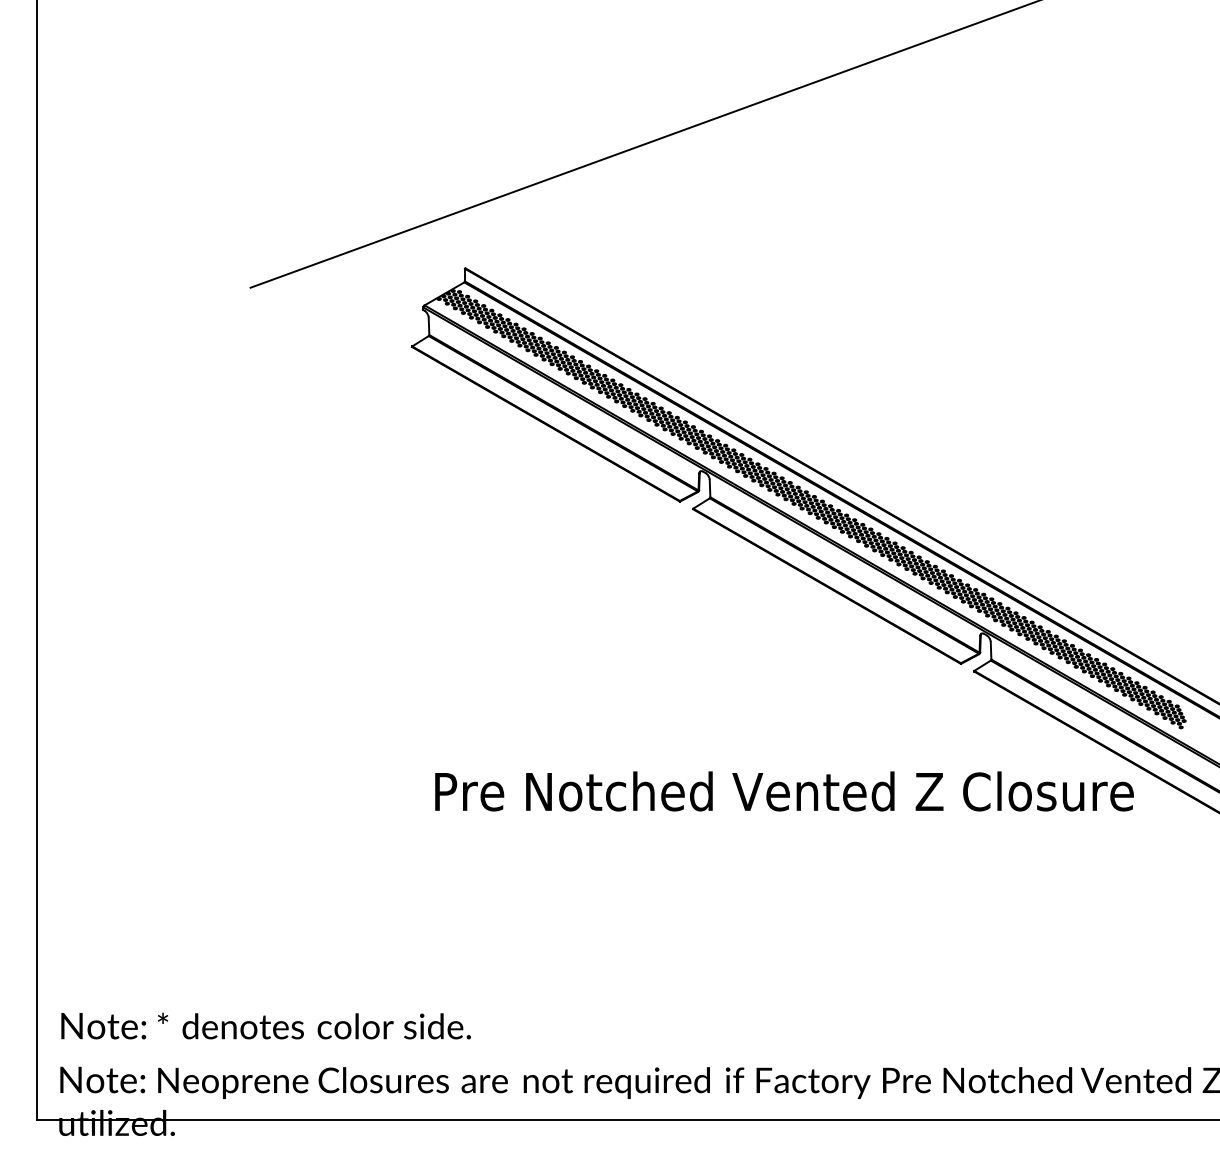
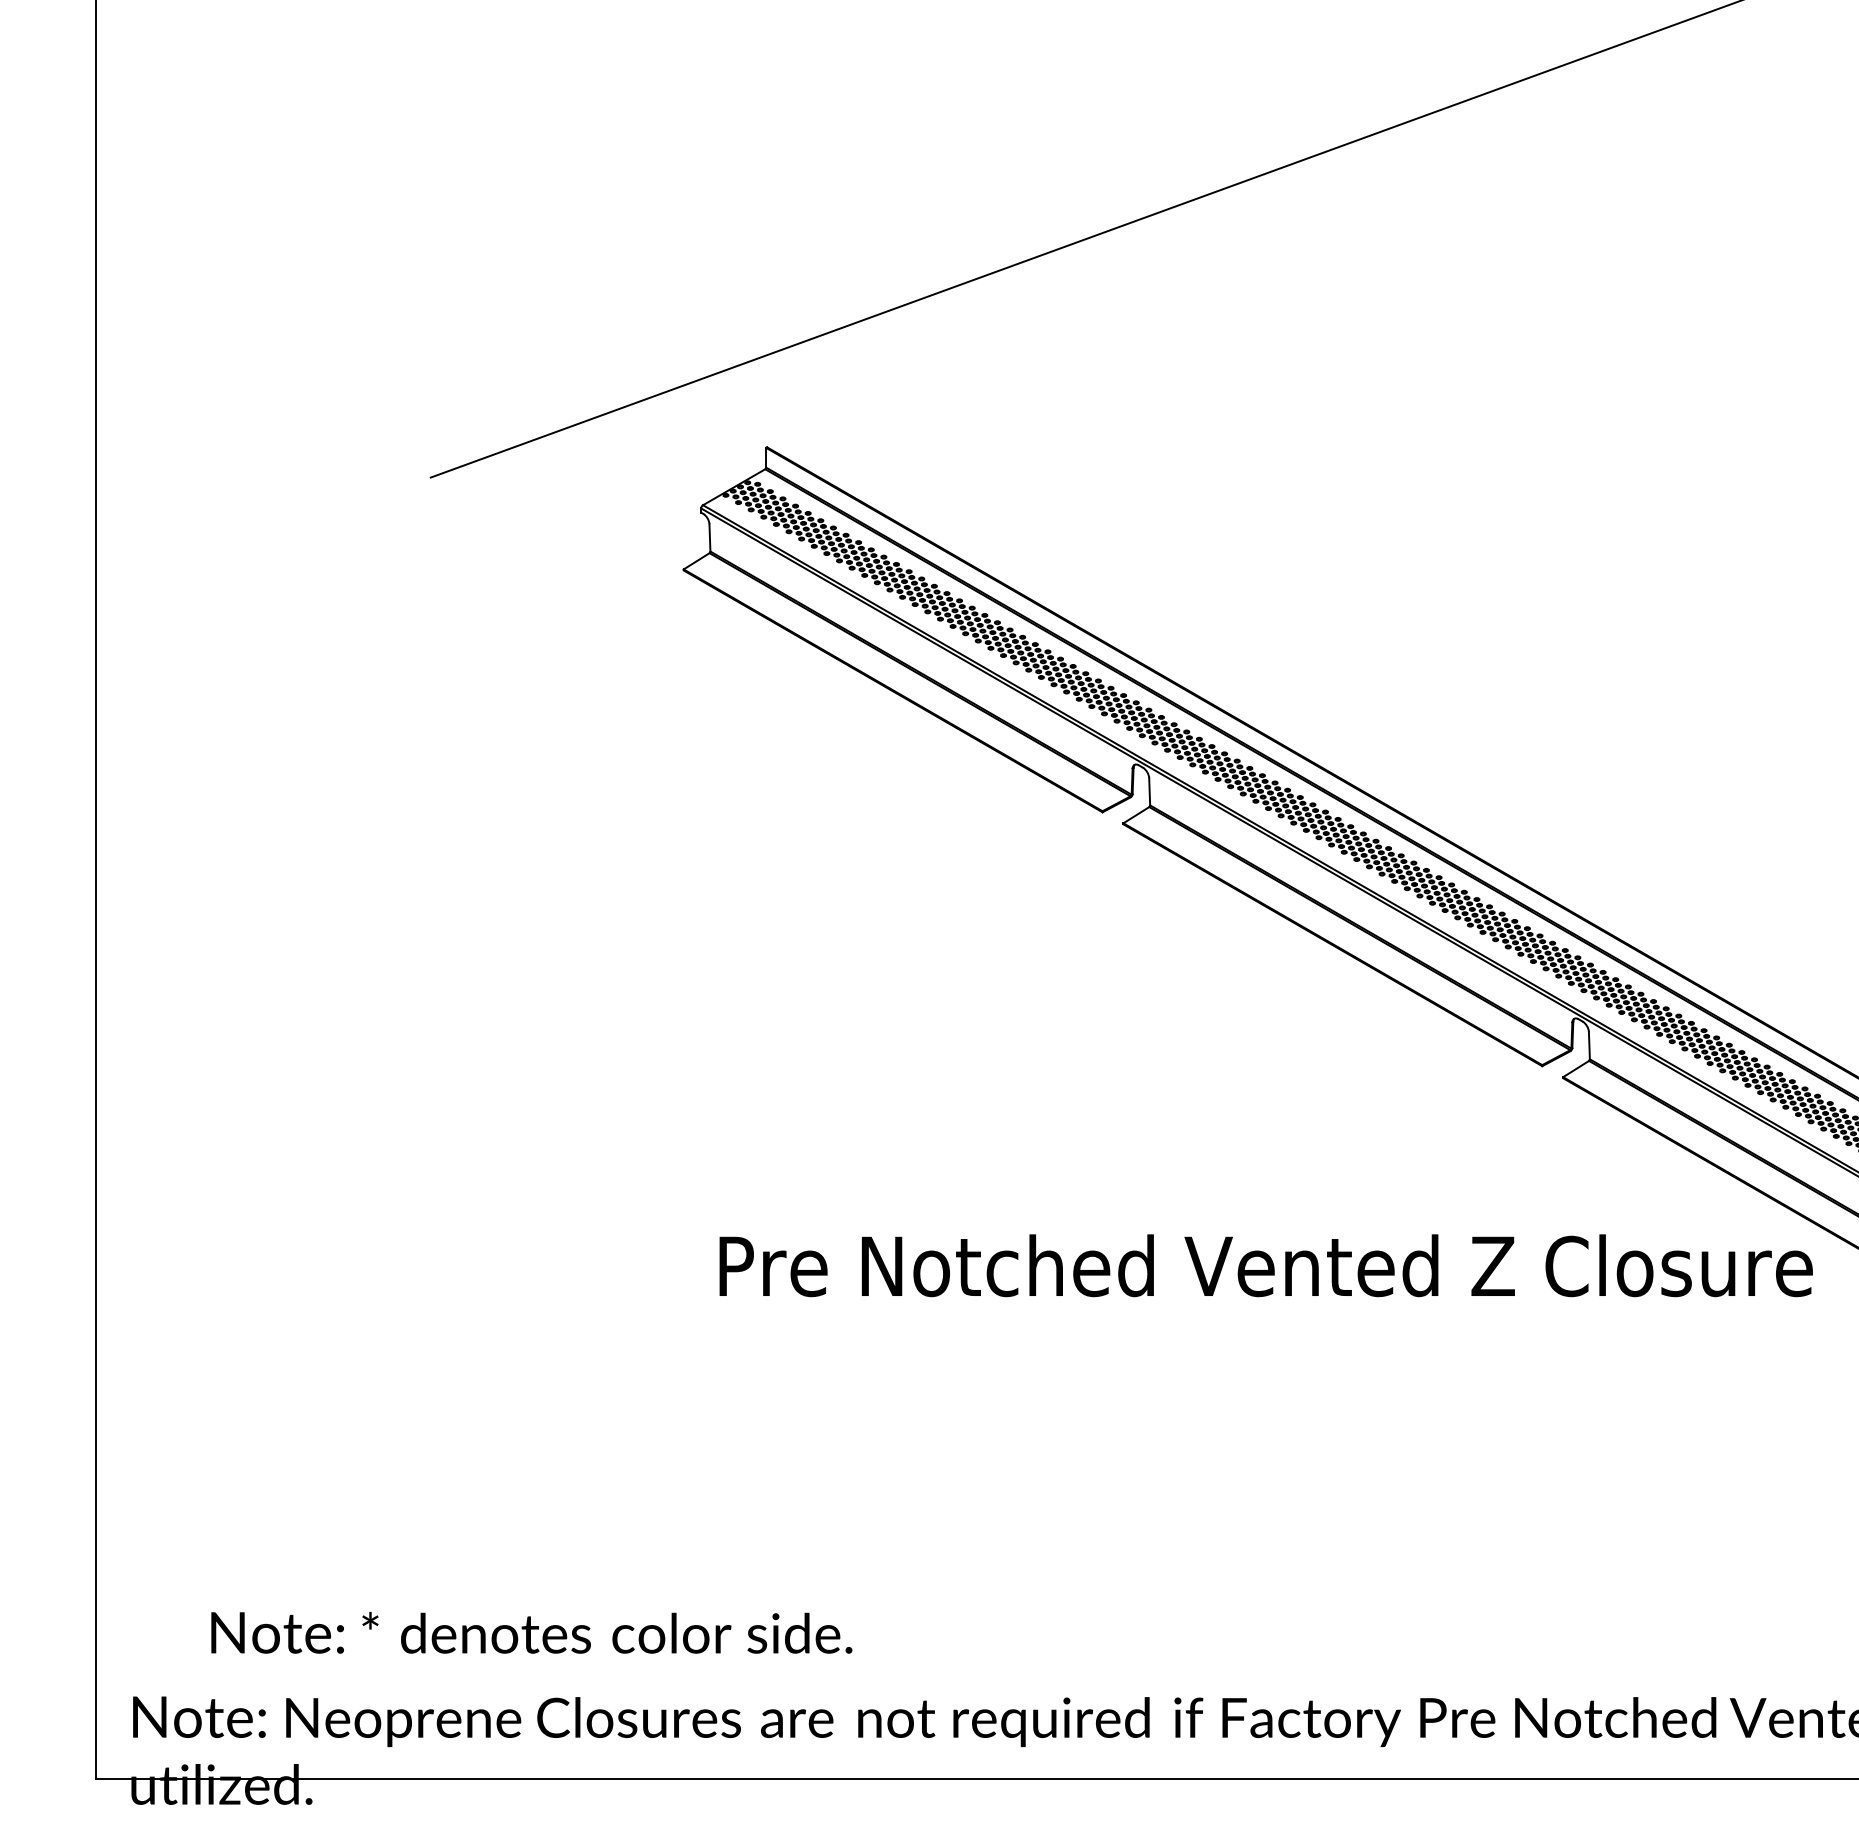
text: (265, 1025) -> (530, 1631), moved

